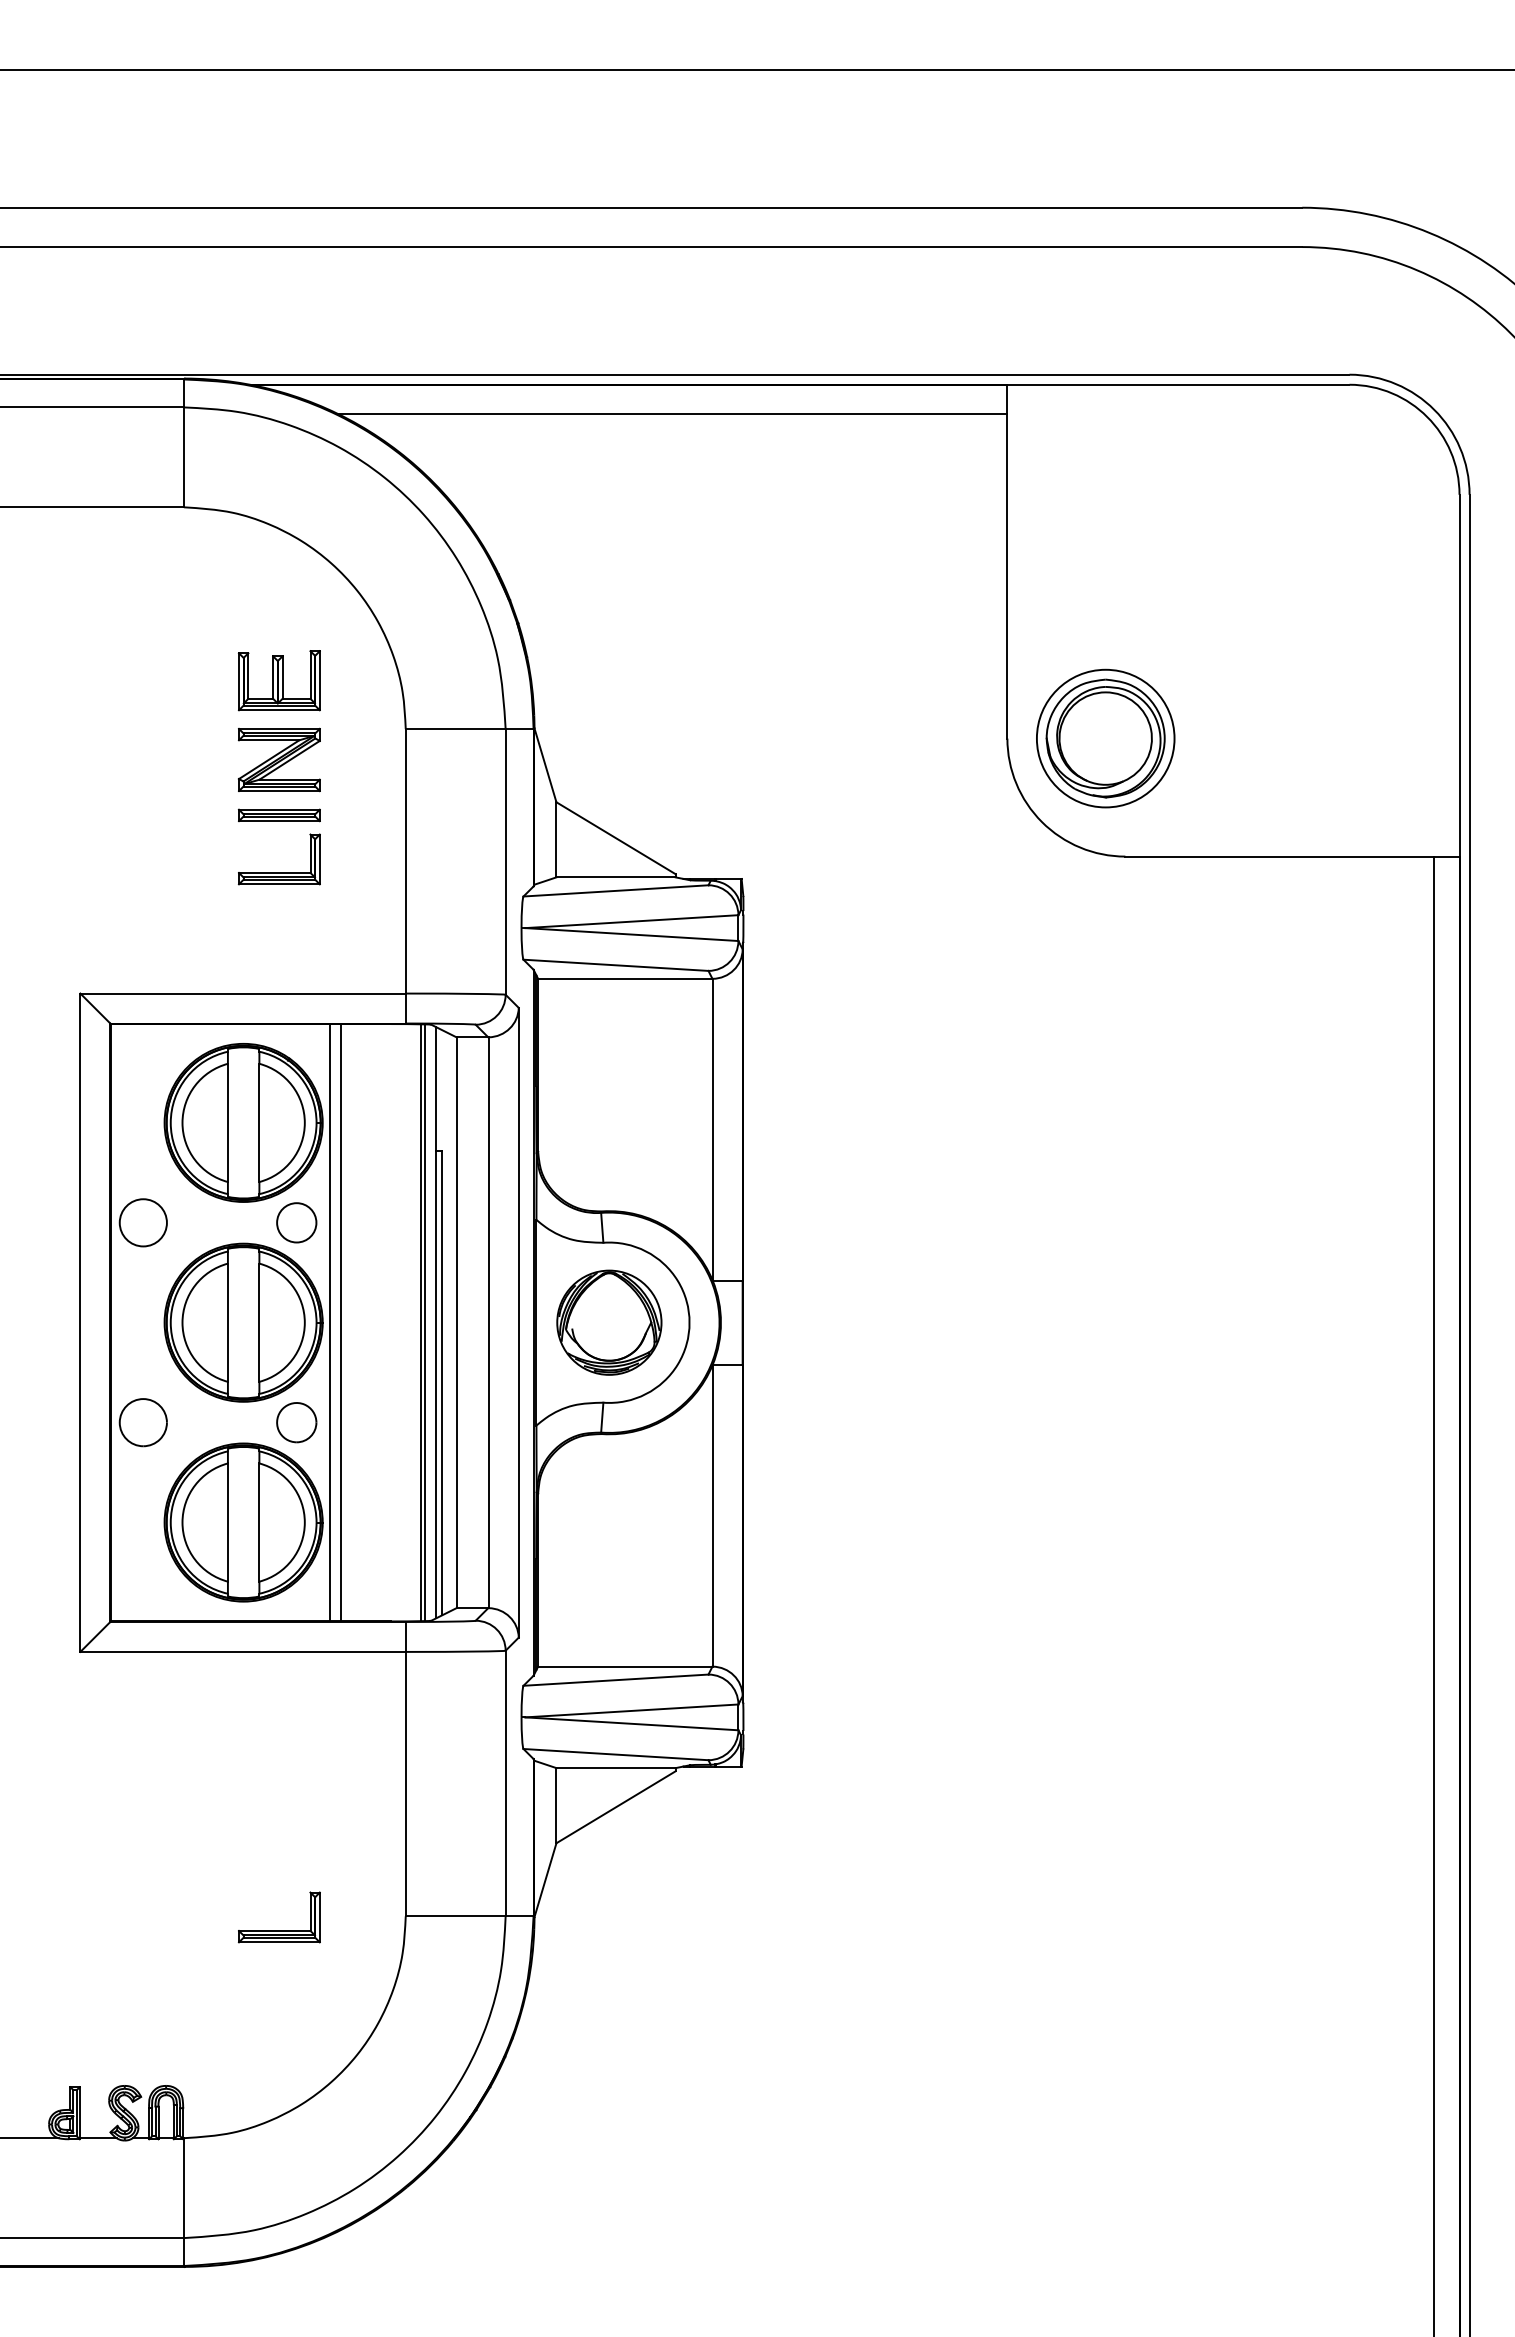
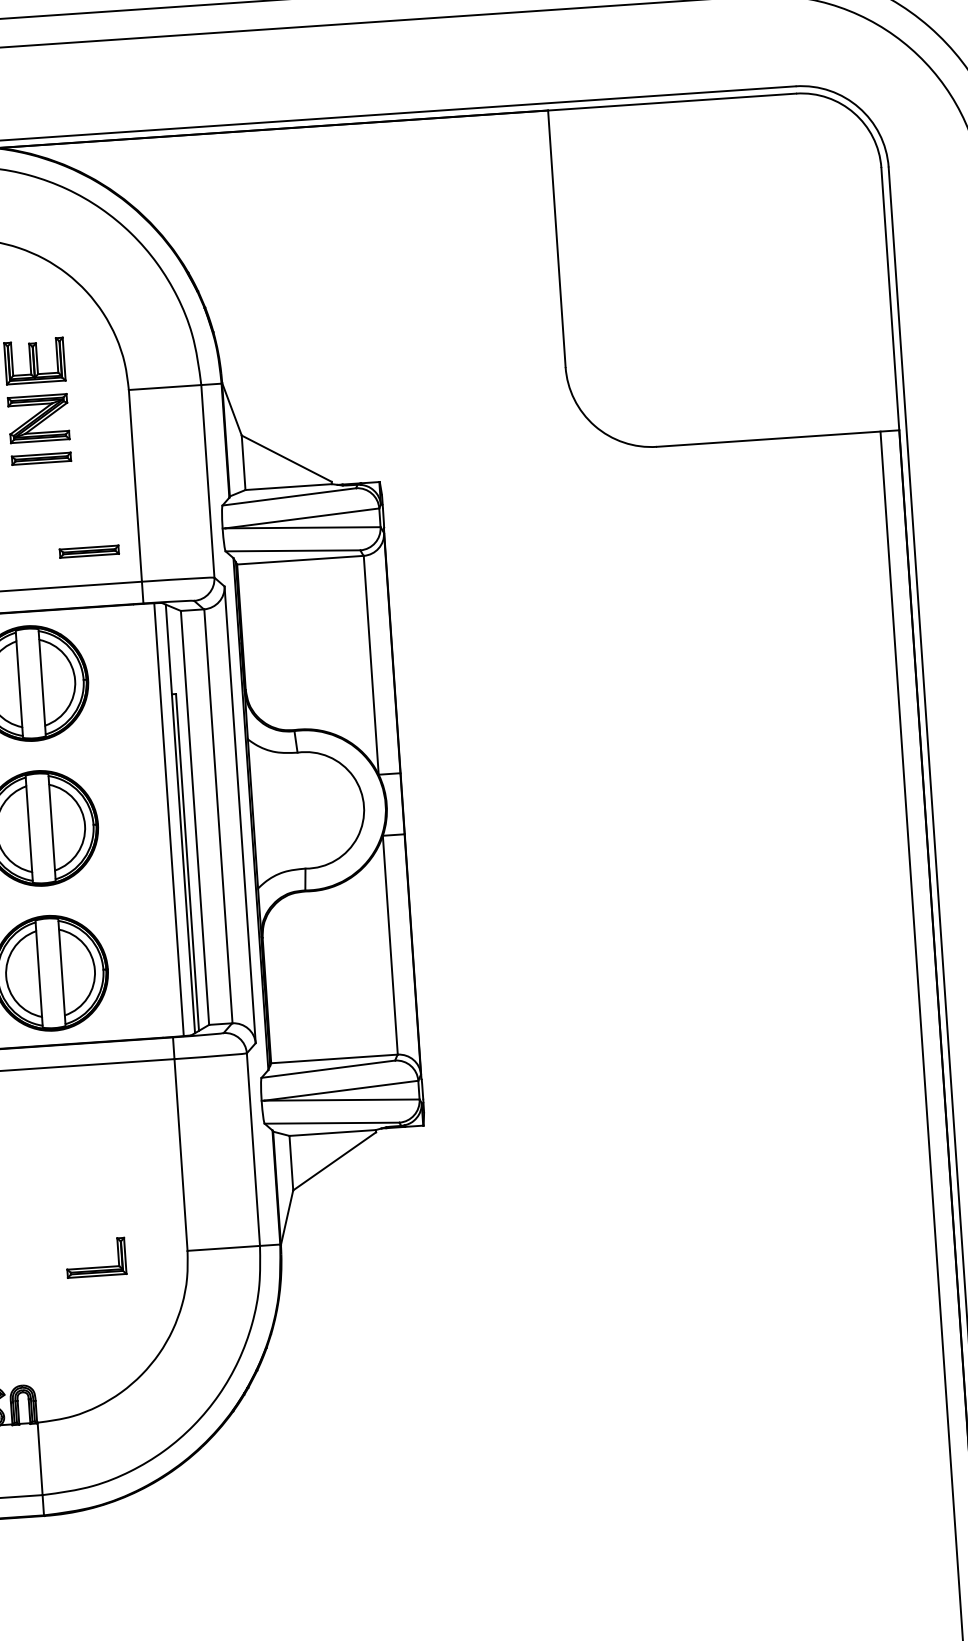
line: (672, 414) -> (306, 148), removed
part: (1105, 738) -> (636, 362), removed
part: (278, 872) -> (43, 500), removed
part: (335, 947) -> (88, 551), added
circle: (296, 1222) -> (74, 753), removed
line: (329, 1322) -> (102, 824), removed
line: (340, 1322) -> (110, 823), removed
line: (424, 1322) -> (171, 819), removed
part: (609, 1322) -> (305, 810), removed
part: (296, 1422) -> (83, 898), removed

